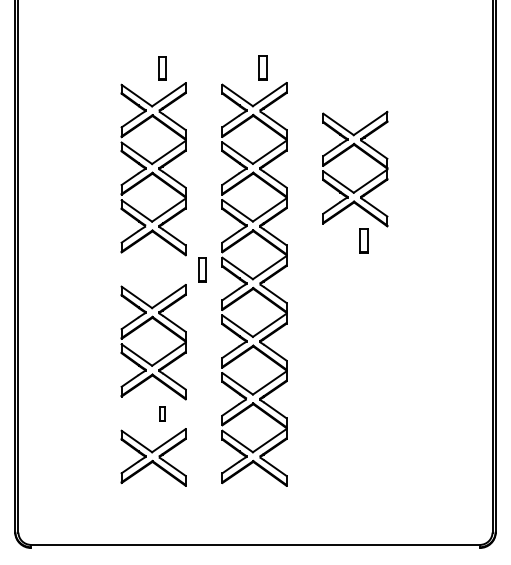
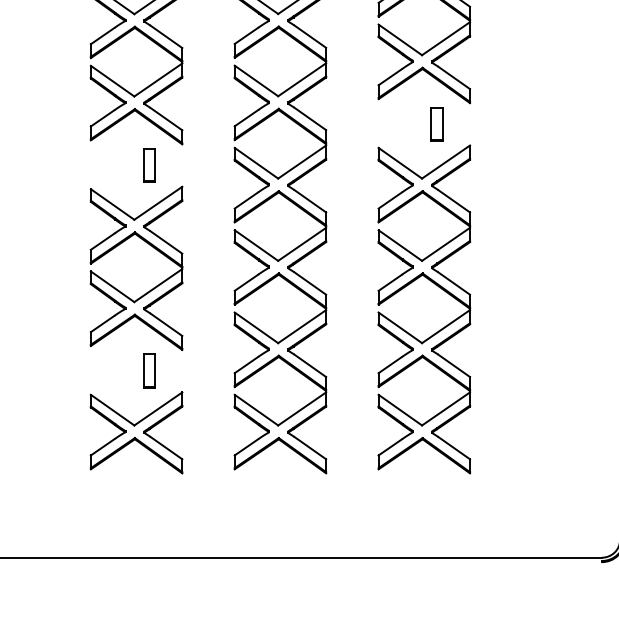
part: (202, 269) -> (149, 164), moved
part: (364, 355) -> (437, 287), added
part: (162, 413) -> (149, 370), size x1.67

